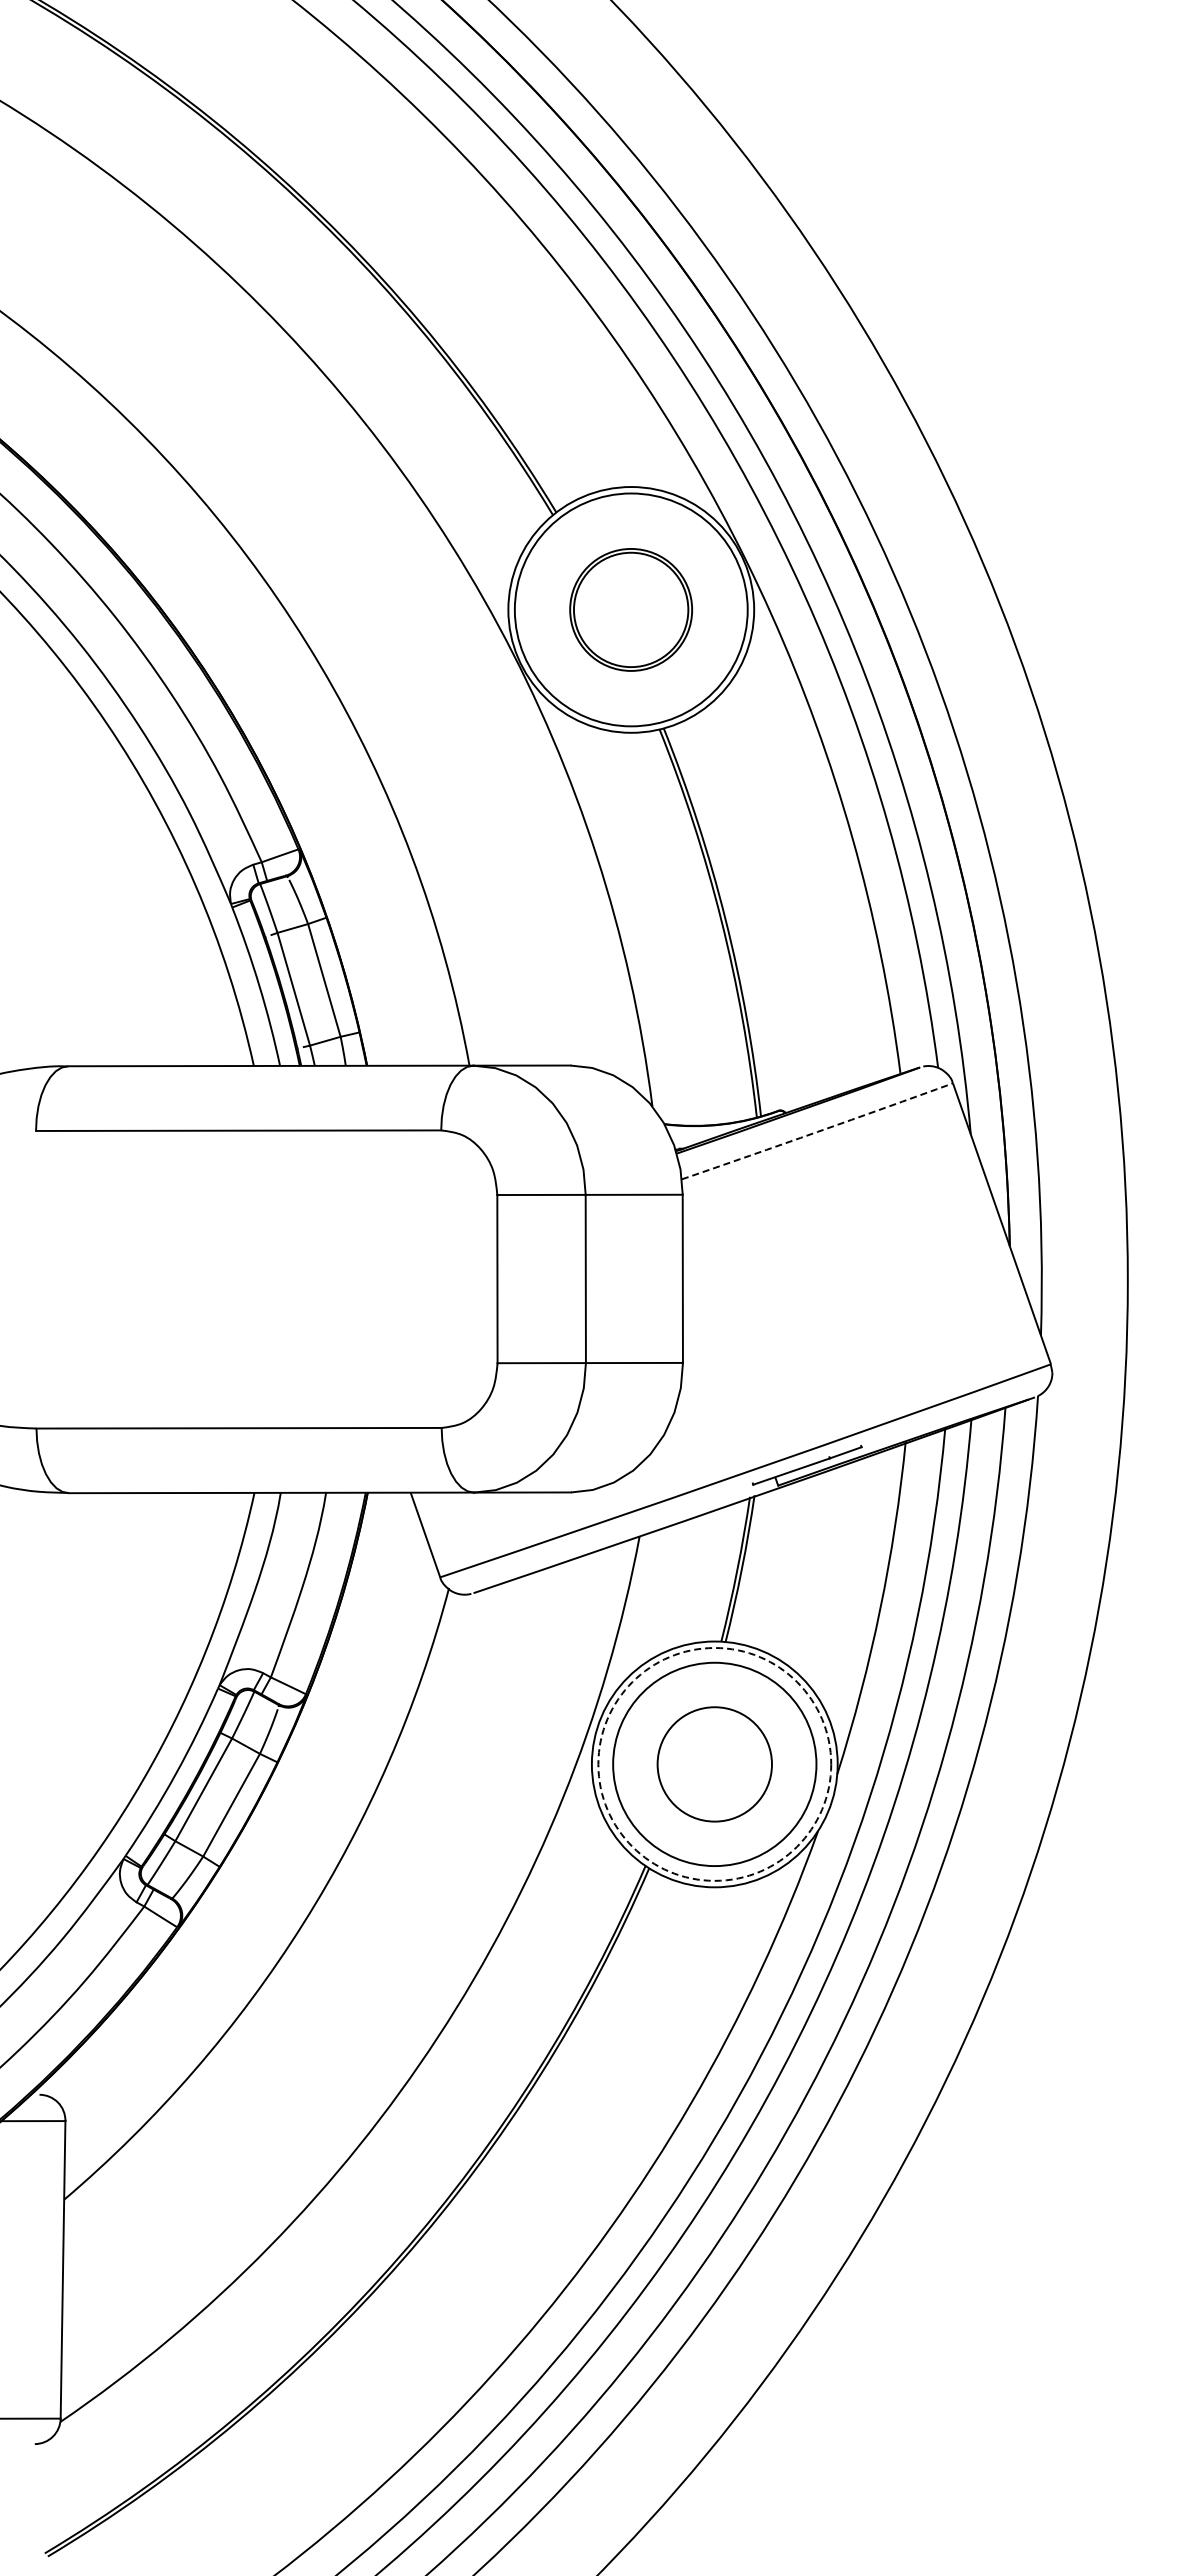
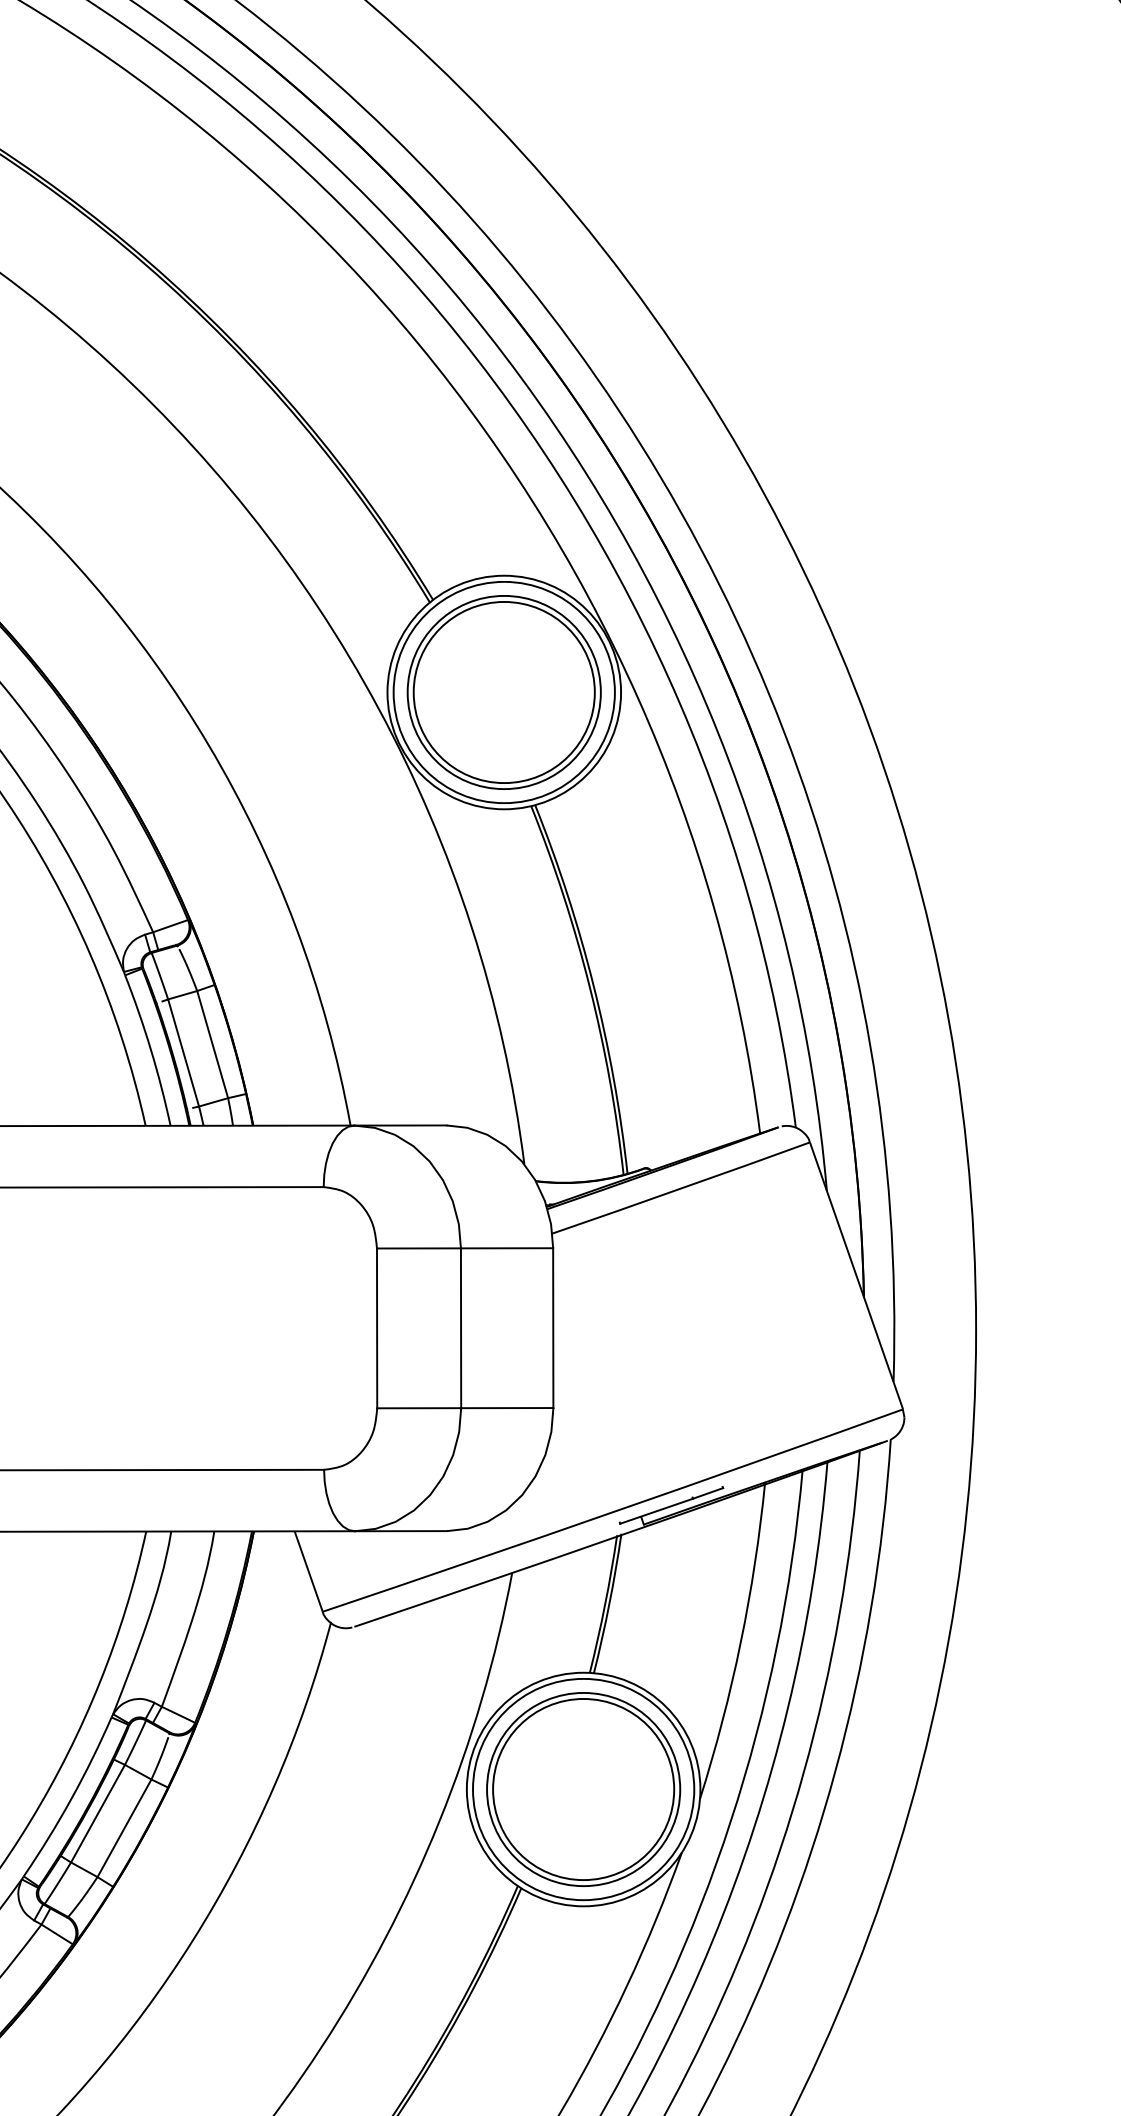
part: (630, 609) -> (503, 692), size x1.67
arc: (817, 1131) -> (681, 1188), dashed -> solid
circle: (714, 1764) -> (583, 1789), dashed -> solid
circle: (714, 1764) -> (583, 1789), size x1.67

